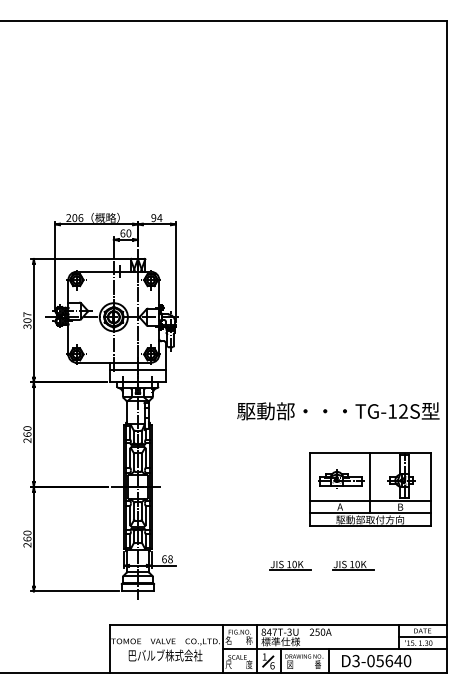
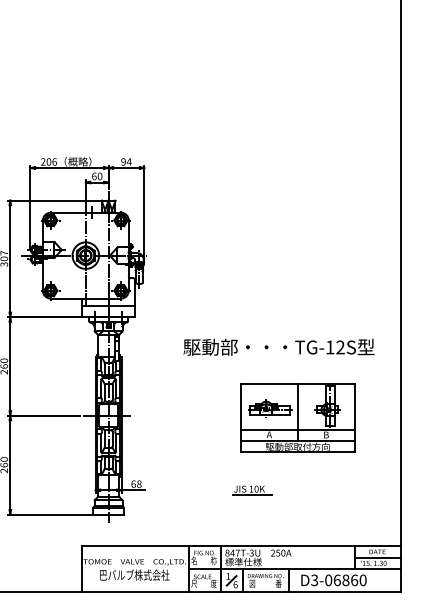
text: (338, 411) -> (279, 347), moved
part: (370, 489) -> (297, 418), moved
part: (353, 565) -> (312, 490), removed
text: (389, 660) -> (346, 579), D3-05640 -> D3-06860

